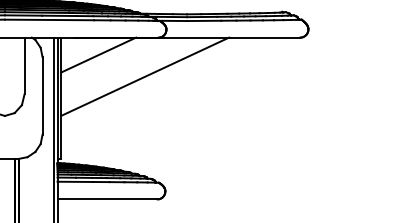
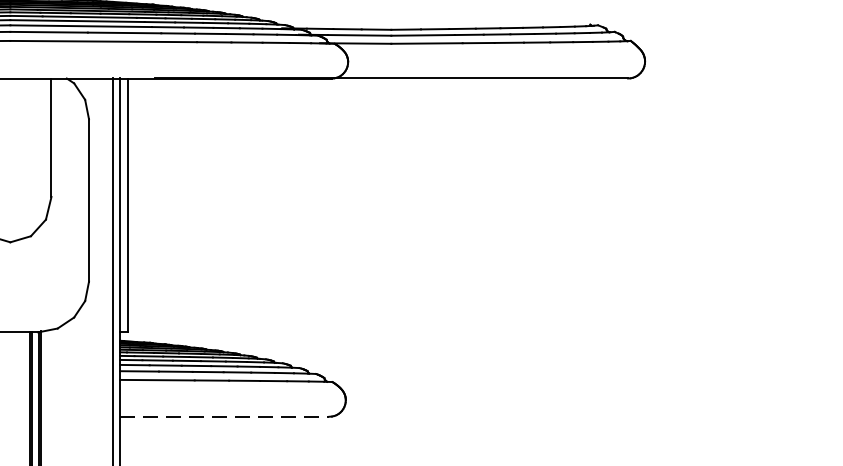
line: (98, 54) -> (206, 113), removed
line: (145, 76) -> (304, 159), removed
line: (107, 199) -> (224, 417), solid -> dashed

